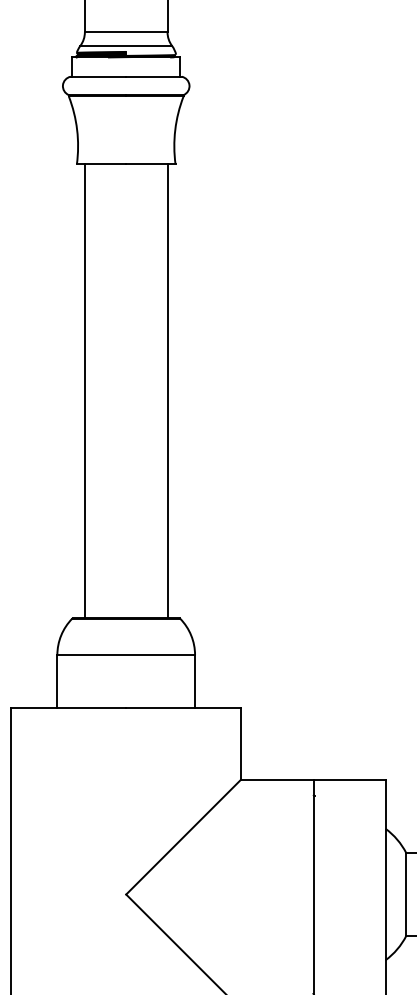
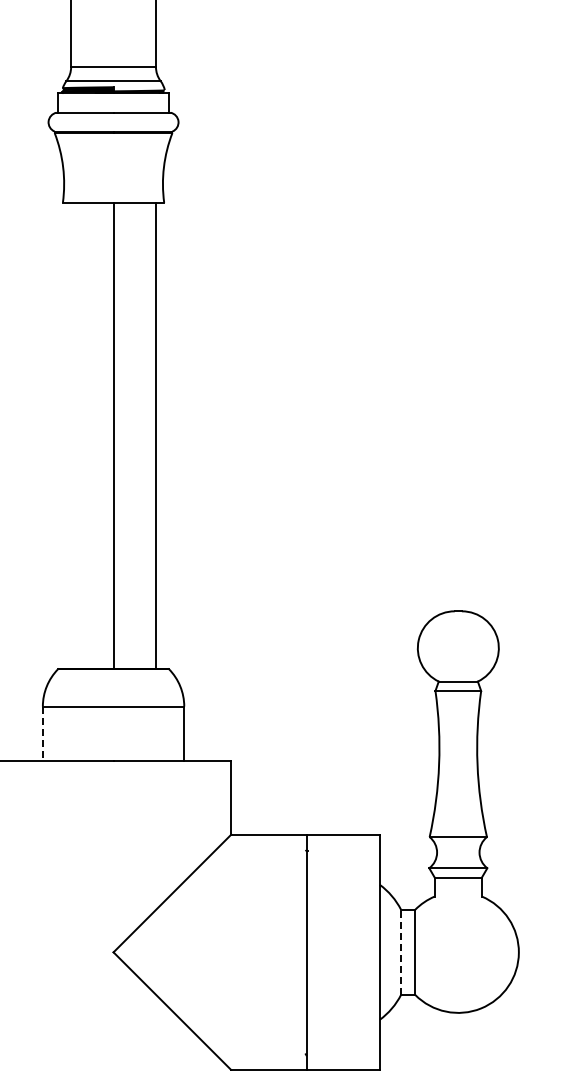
line: (85, 391) -> (114, 435), moved
line: (57, 682) -> (42, 734), solid -> dashed
line: (406, 894) -> (401, 952), solid -> dashed

